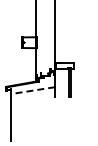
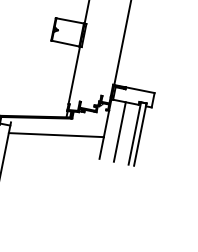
line: (61, 83) -> (118, 132), added
line: (32, 90) -> (54, 134), dashed -> solid

